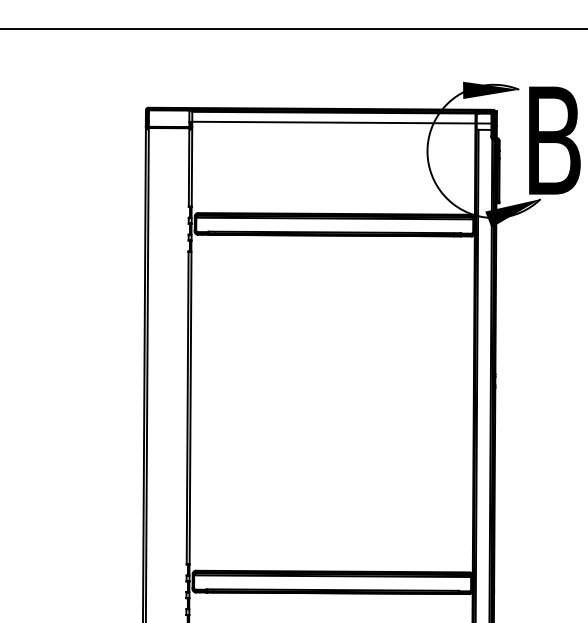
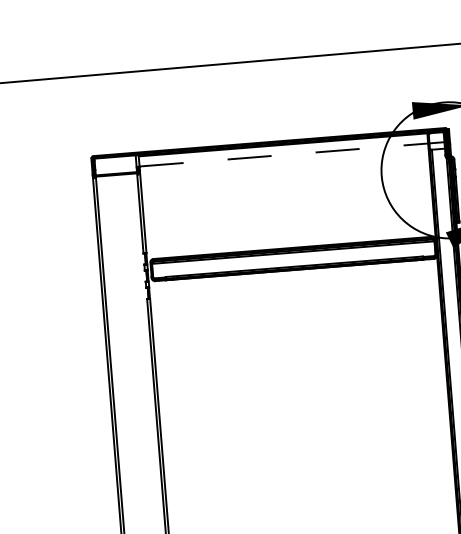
line: (333, 122) -> (283, 154), solid -> dashed

